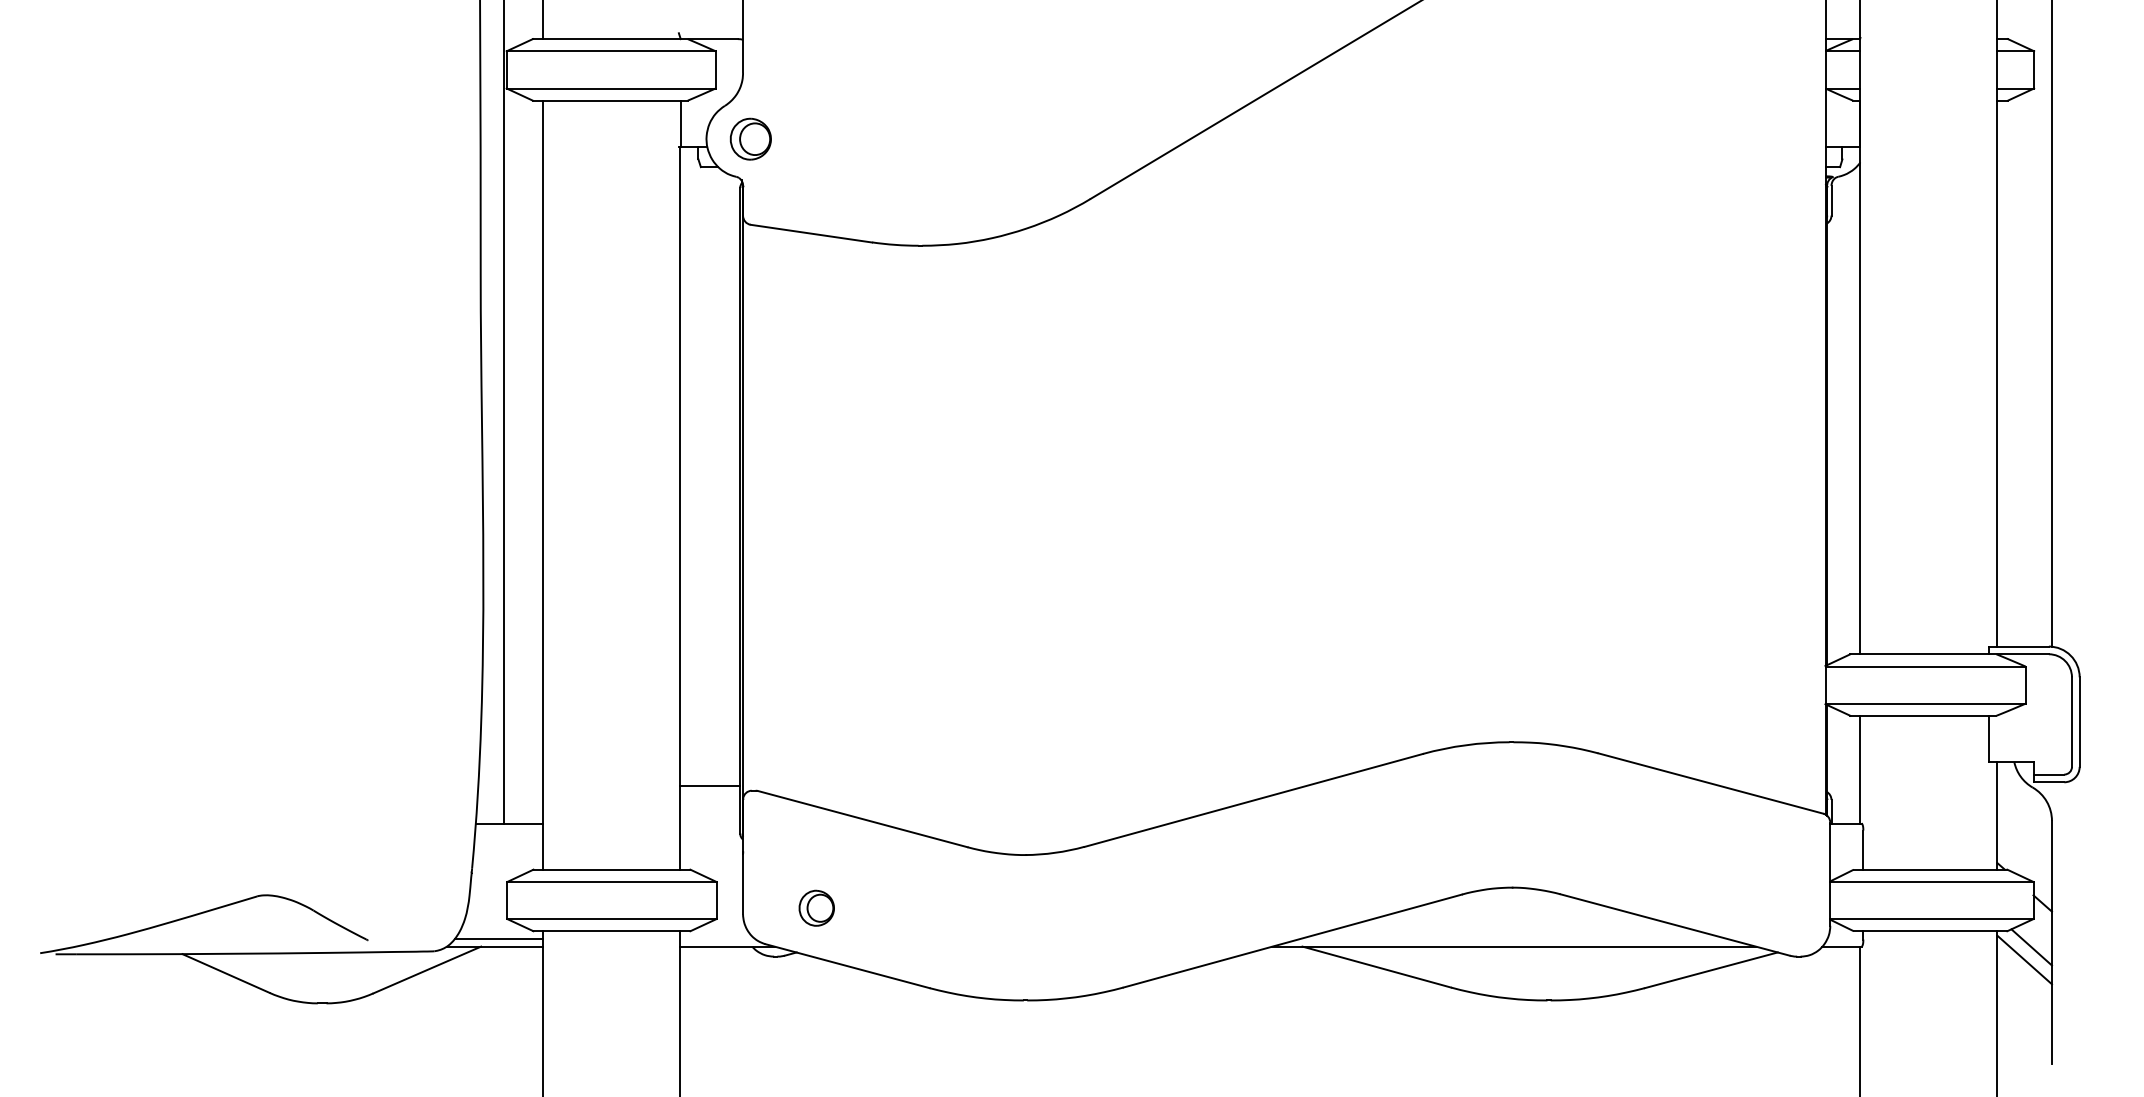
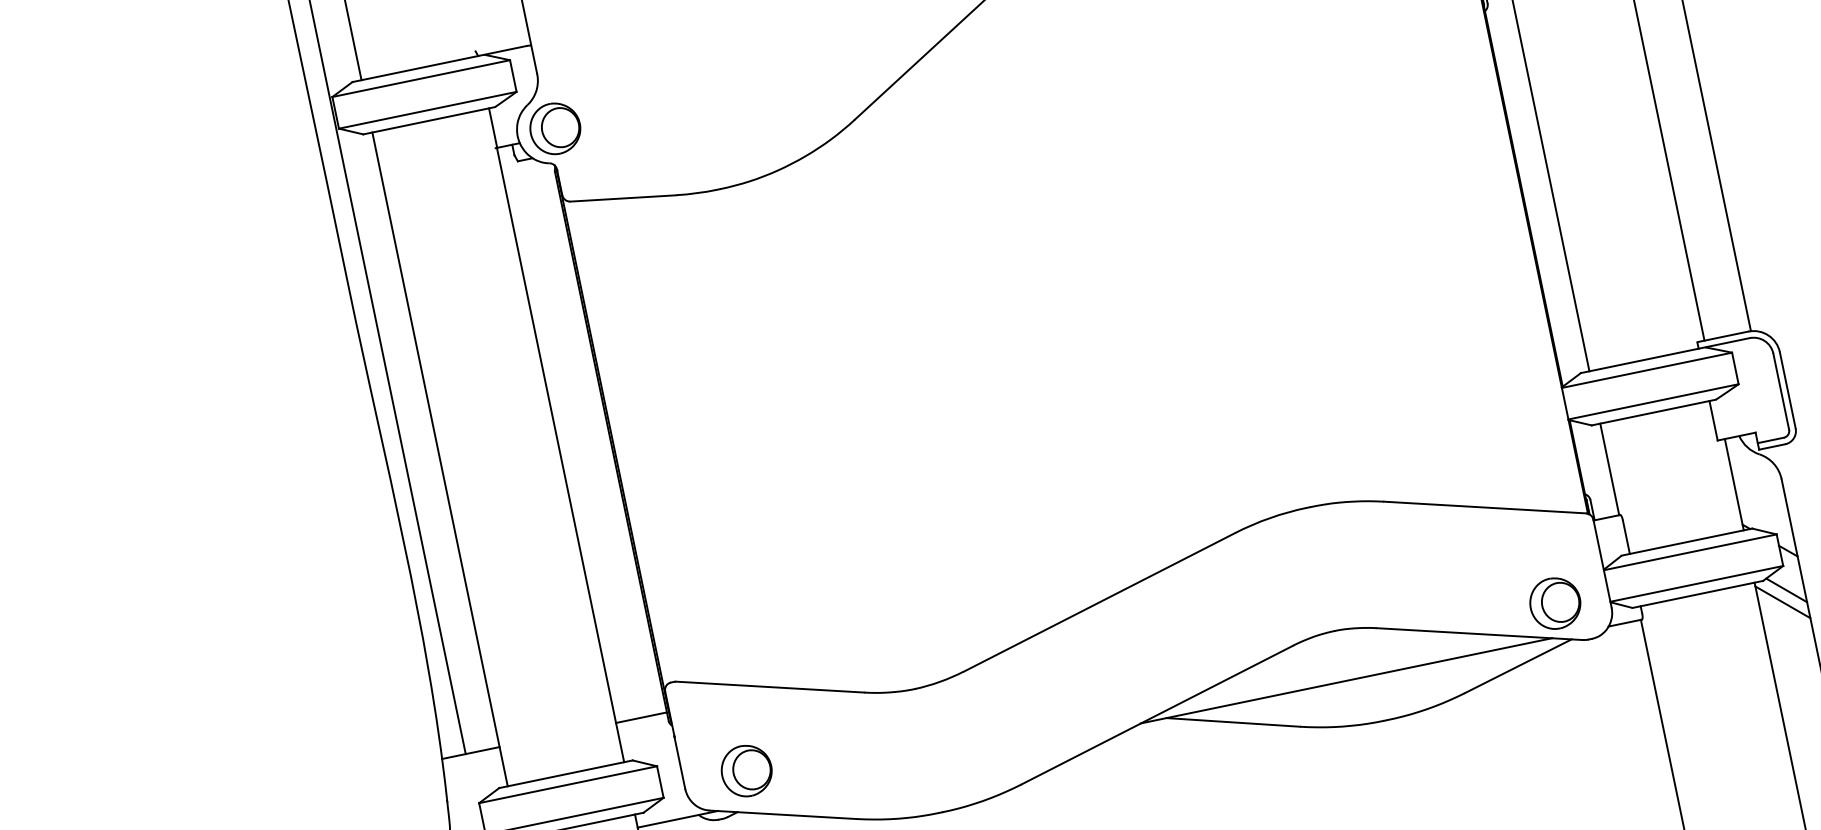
part: (750, 139) -> (555, 129), size x1.43
line: (710, 785) -> (641, 717), moved
part: (816, 908) -> (746, 771), size x1.67
part: (1767, 908) -> (1555, 603), added

